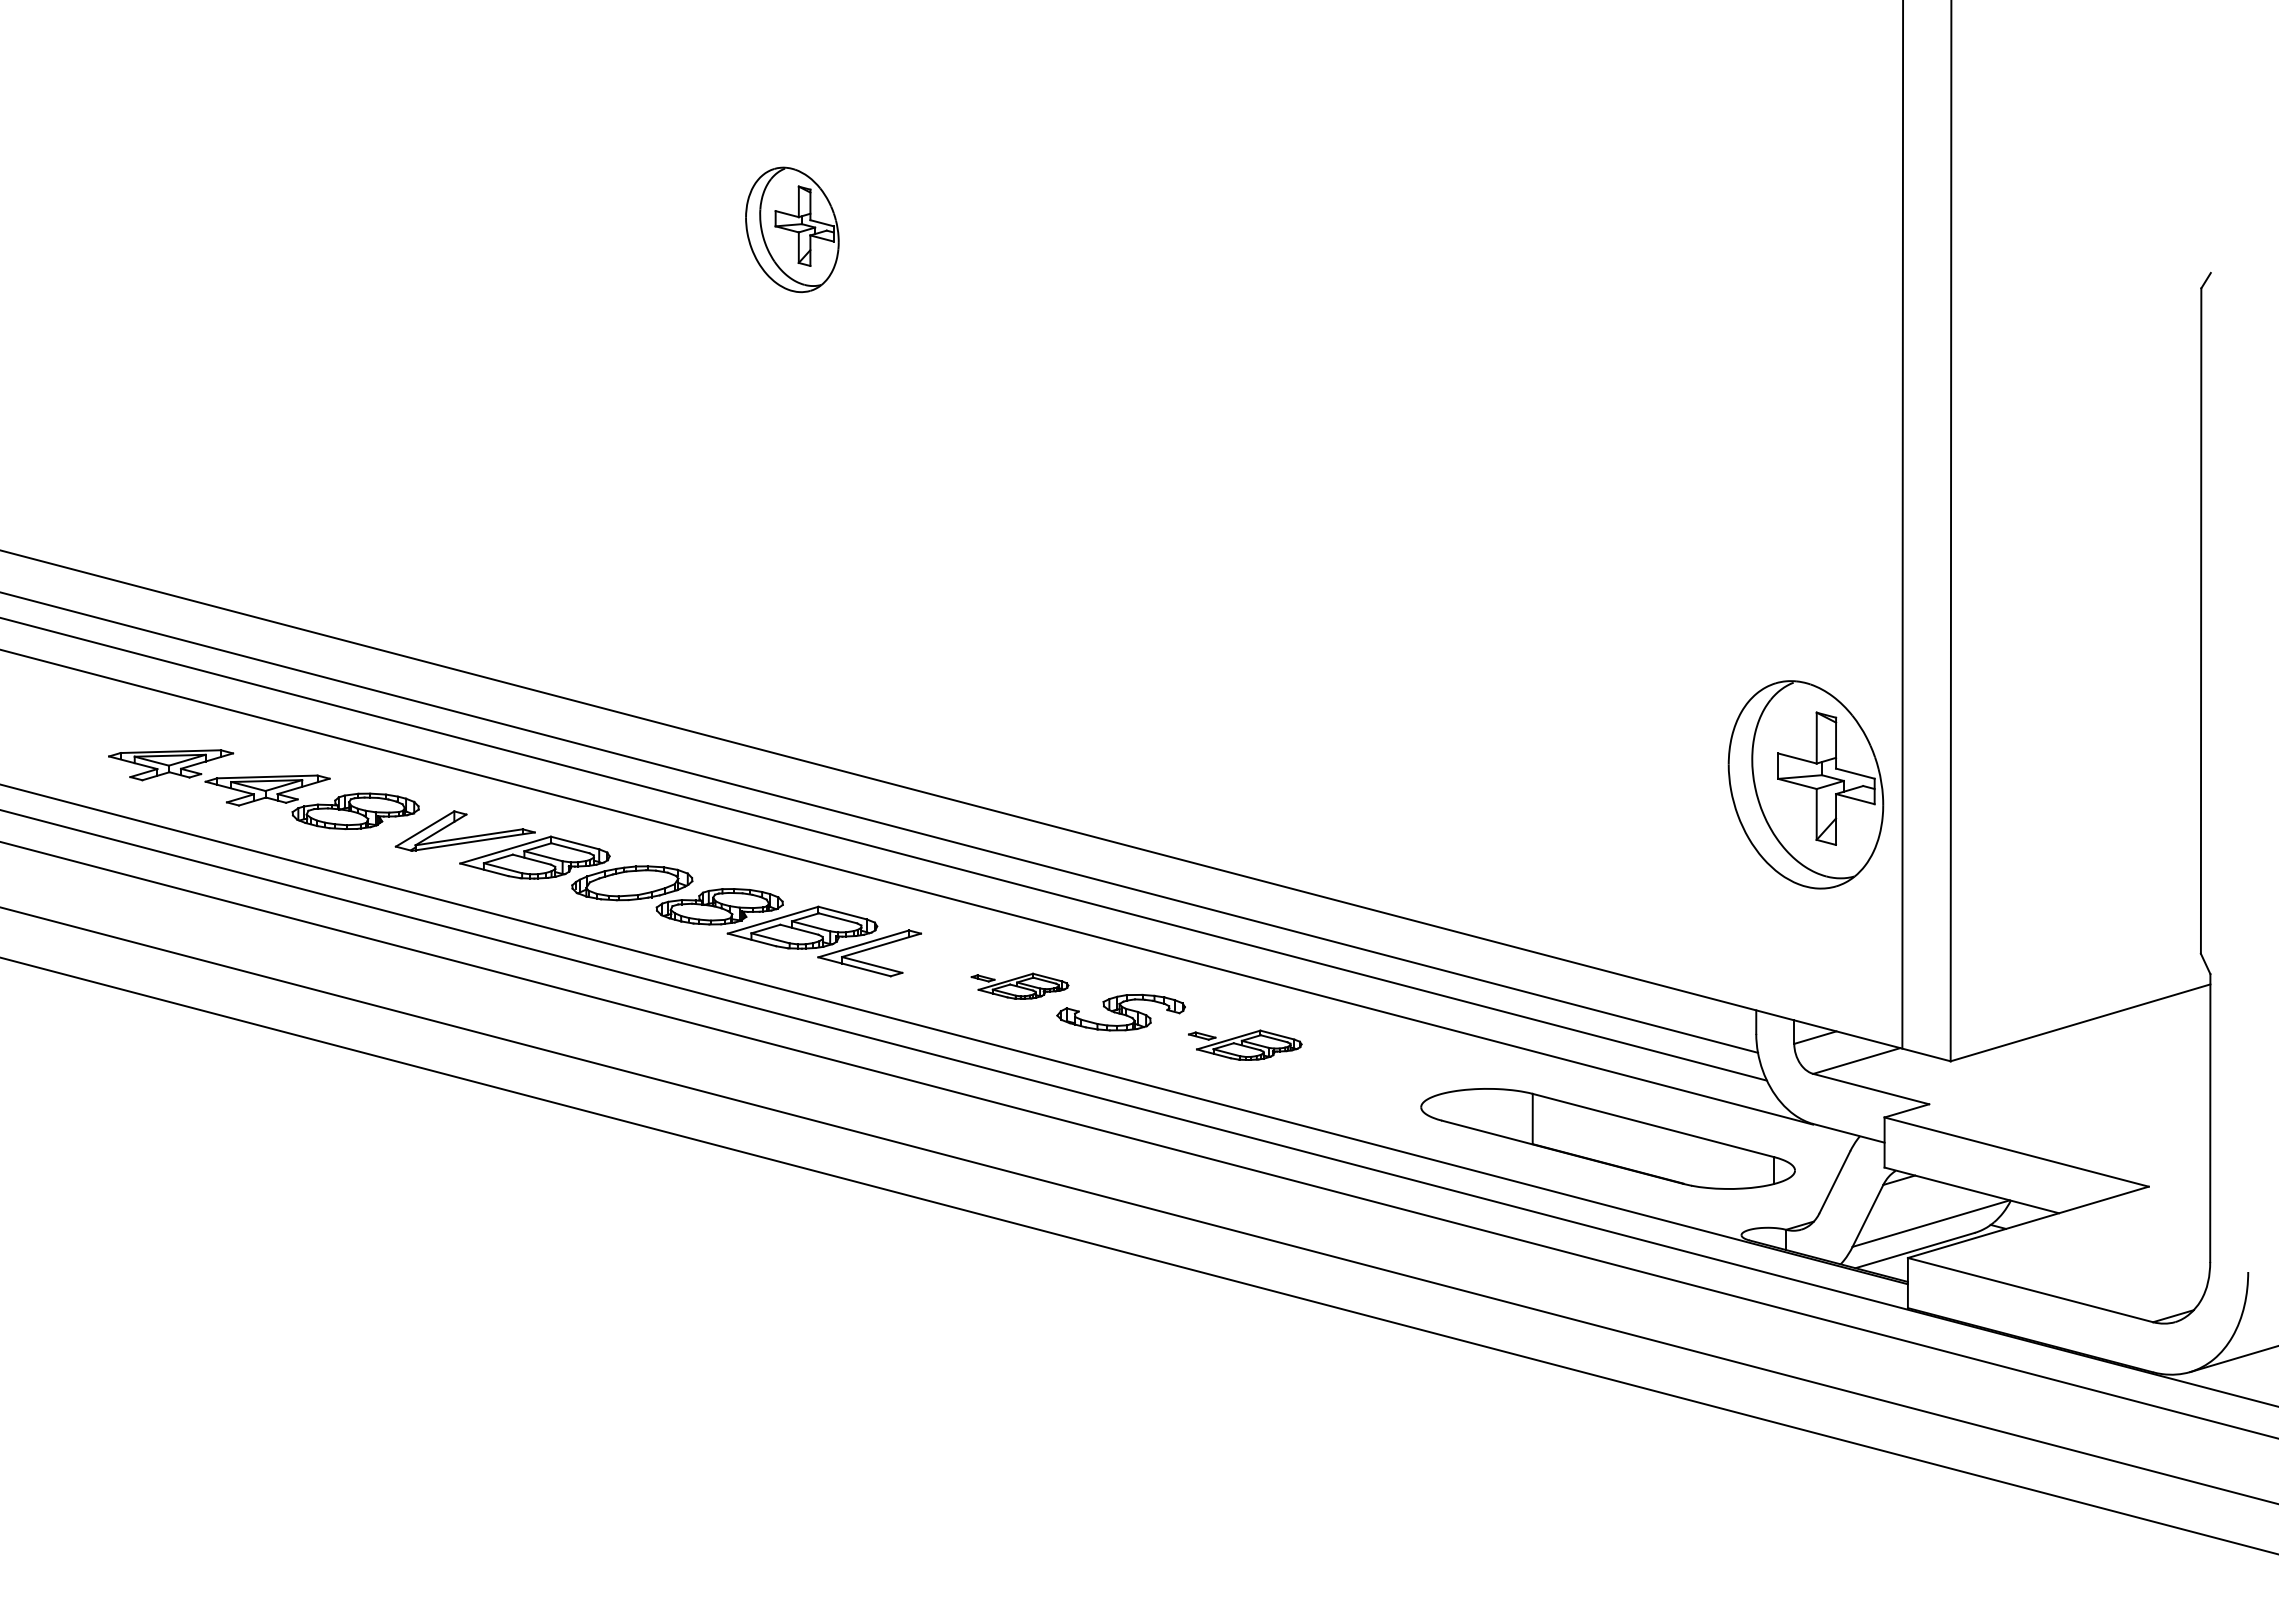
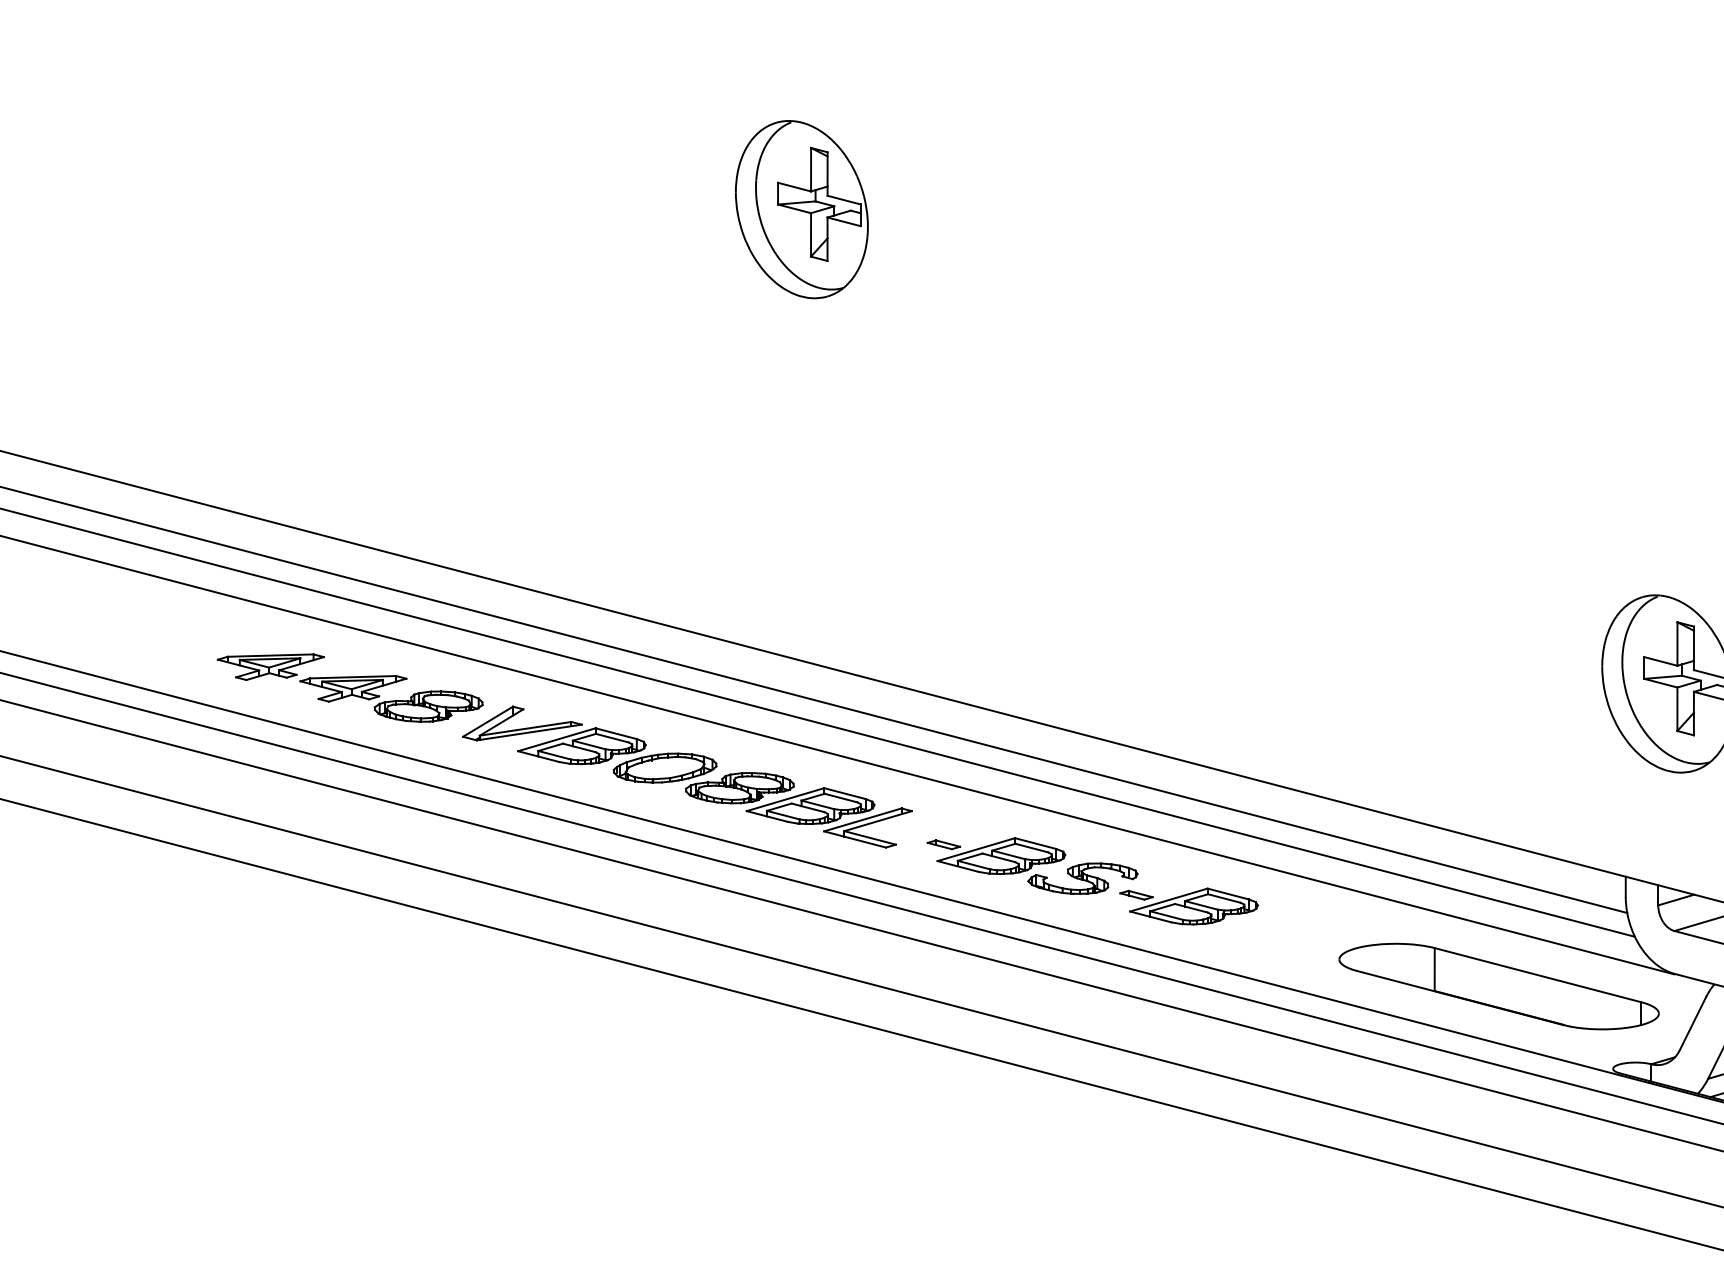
part: (792, 229) -> (802, 209), size x1.67
part: (1019, 986) -> (996, 856), size x1.67
part: (1244, 1045) -> (1188, 906), size x1.43

